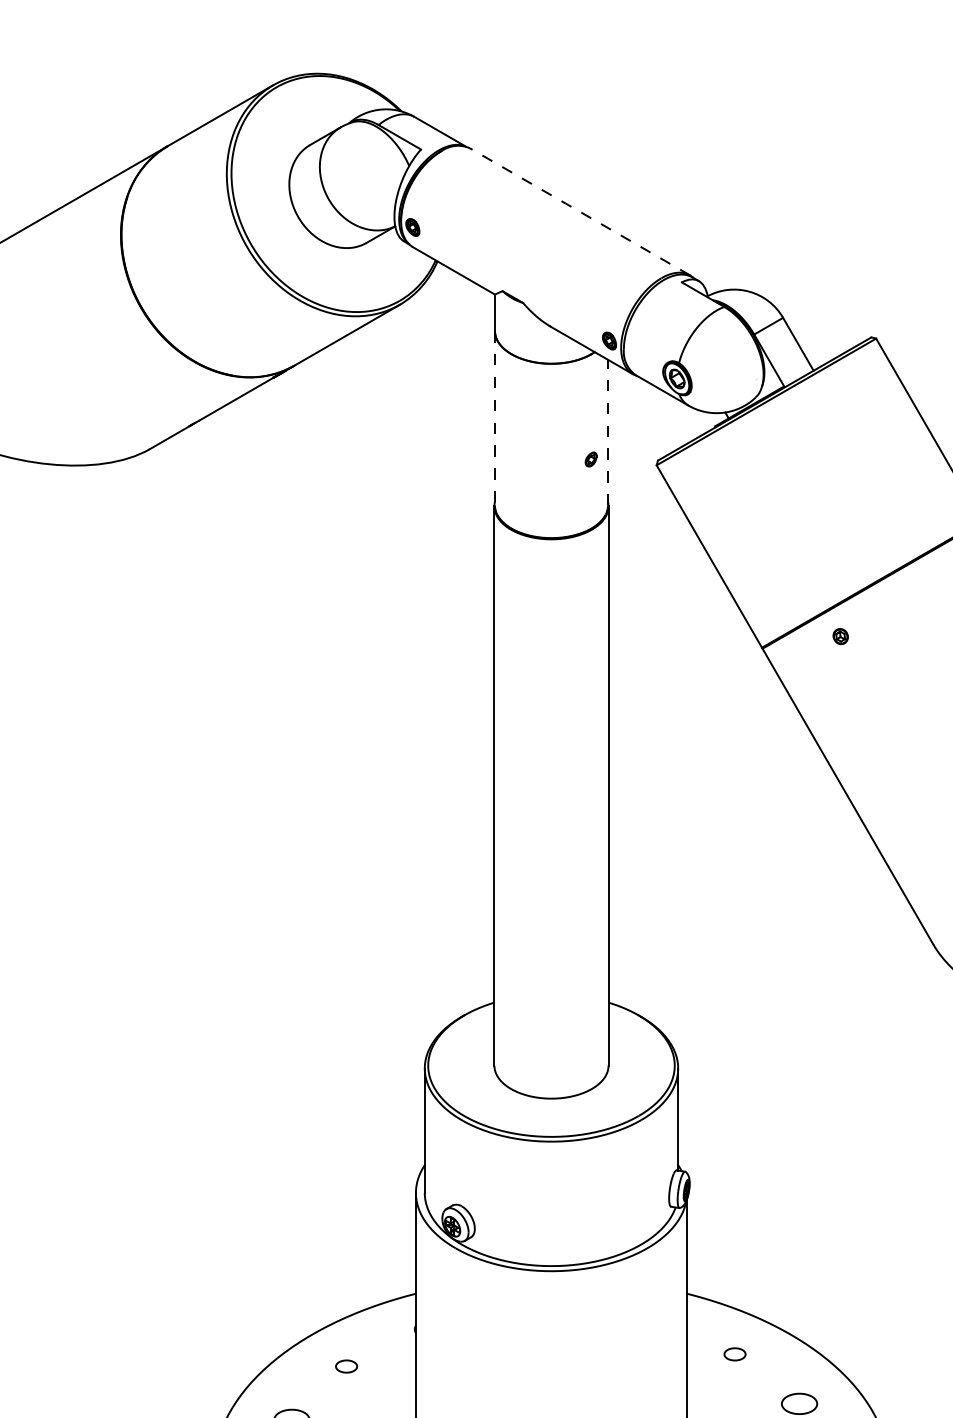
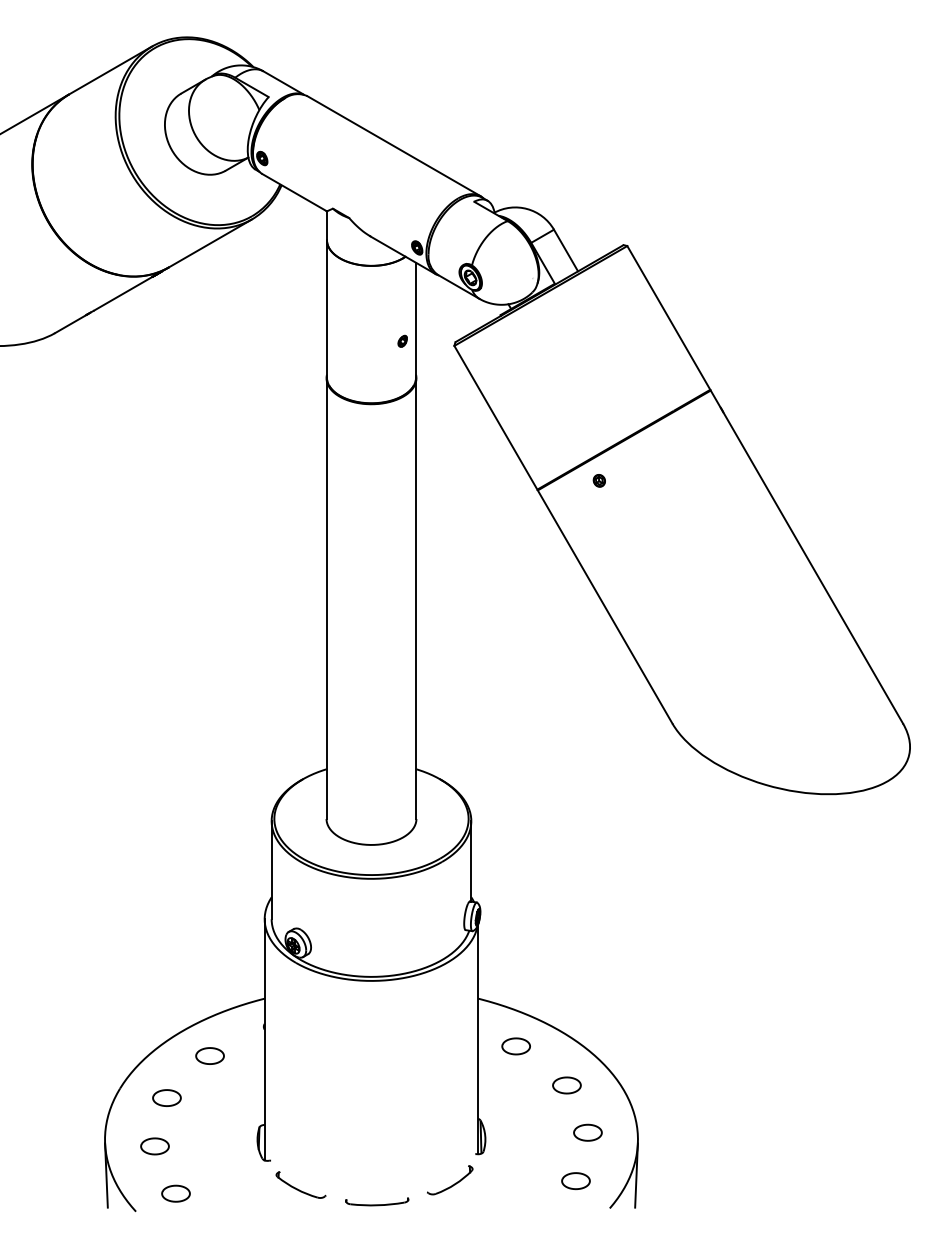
line: (579, 210) -> (393, 145), dashed -> solid
line: (494, 417) -> (326, 308), dashed -> solid
line: (608, 431) -> (416, 319), dashed -> solid
part: (734, 1354) -> (515, 1046), size x1.67
part: (345, 1365) -> (209, 1055), size x1.67

